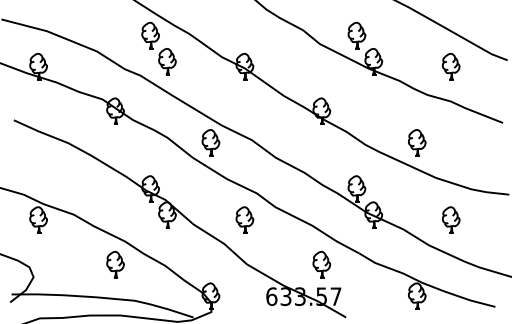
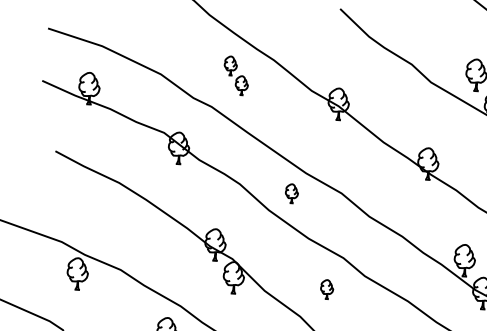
part: (158, 48) -> (235, 75), size x0.6
part: (210, 142) -> (291, 193), size x0.6
part: (244, 219) -> (326, 288), size x0.6

